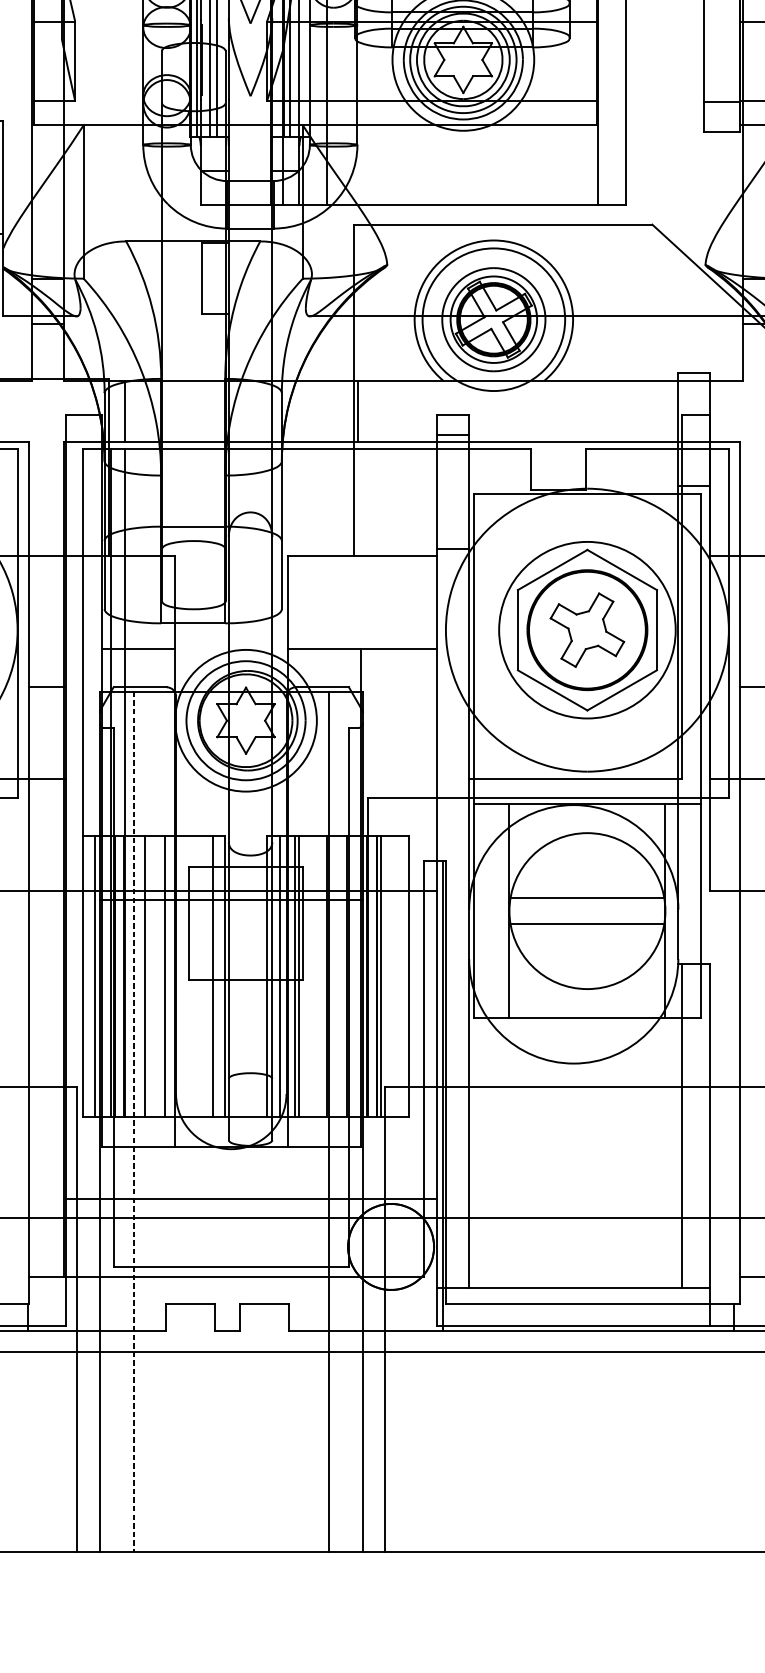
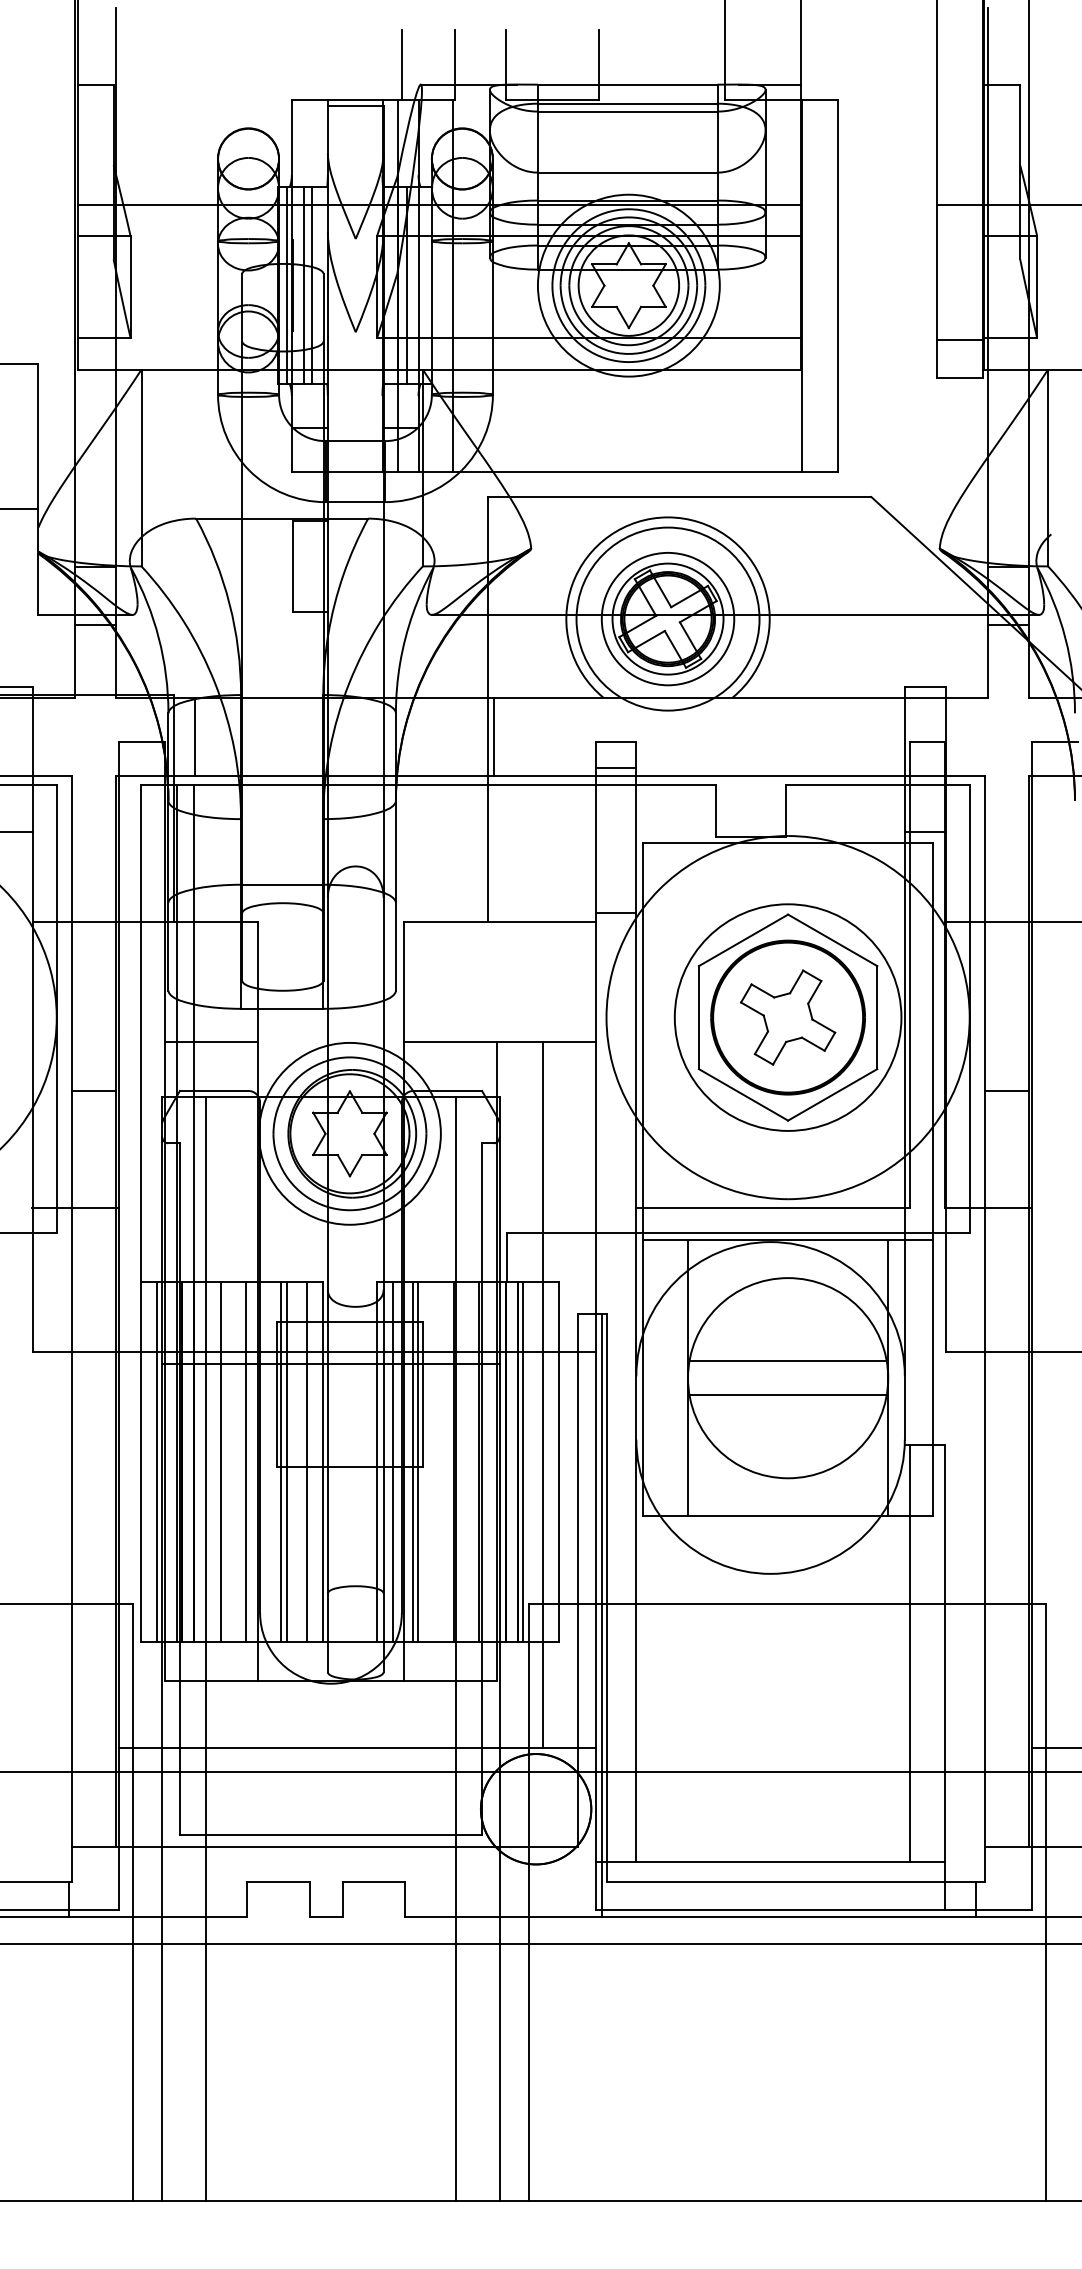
line: (396, 923) -> (543, 1394), added
line: (192, 976) -> (281, 1462), added
line: (196, 976) -> (286, 1462), added
line: (134, 1122) -> (206, 1649), dashed -> solid

